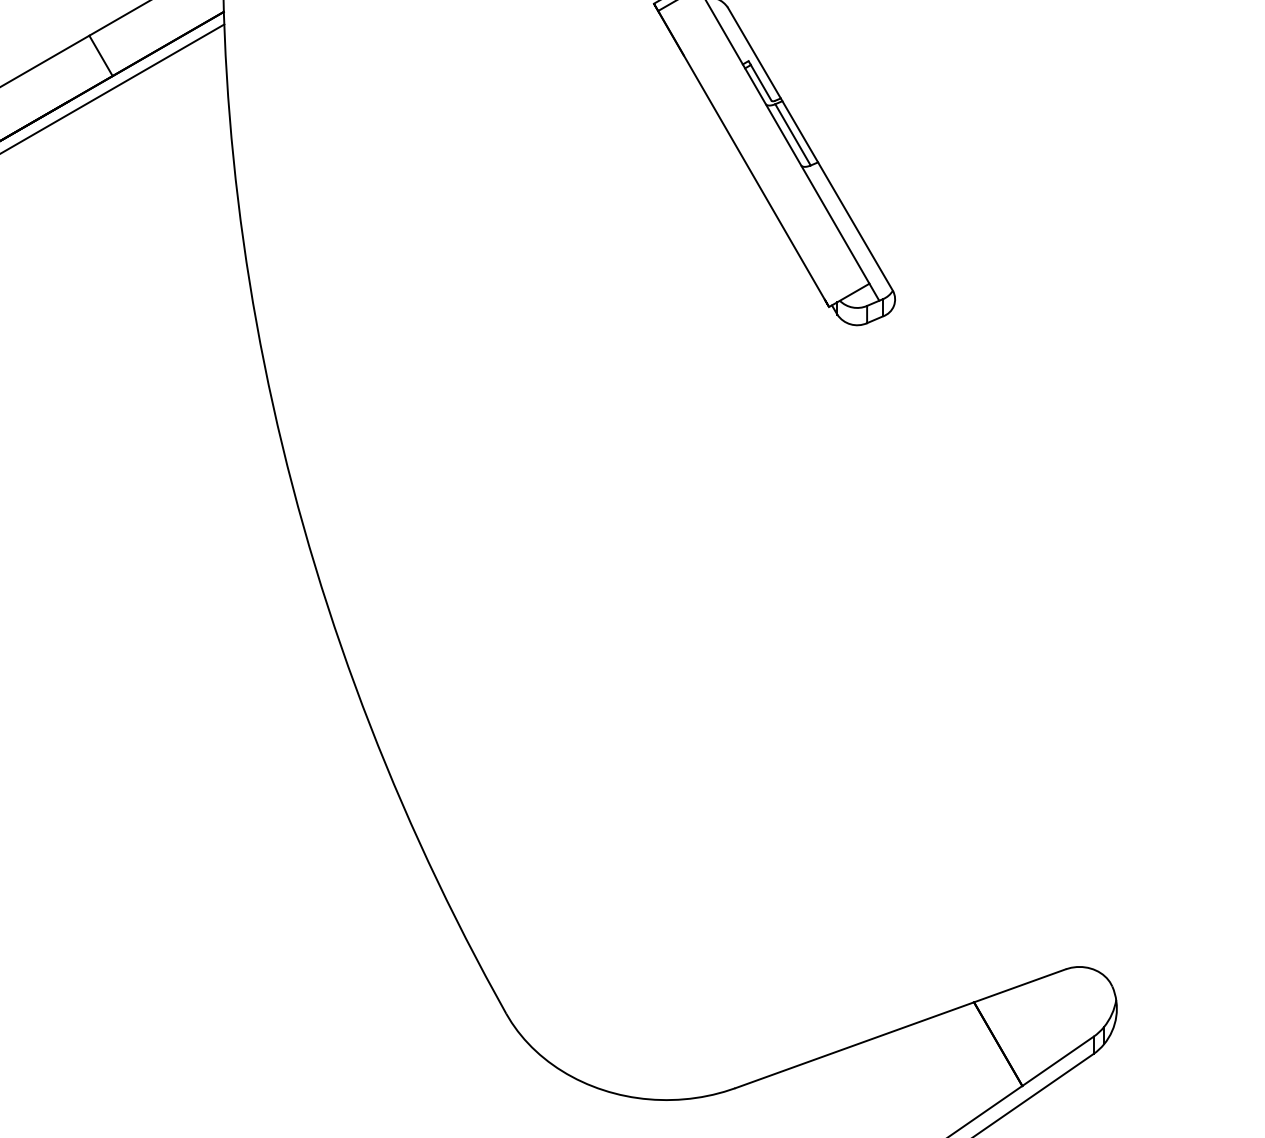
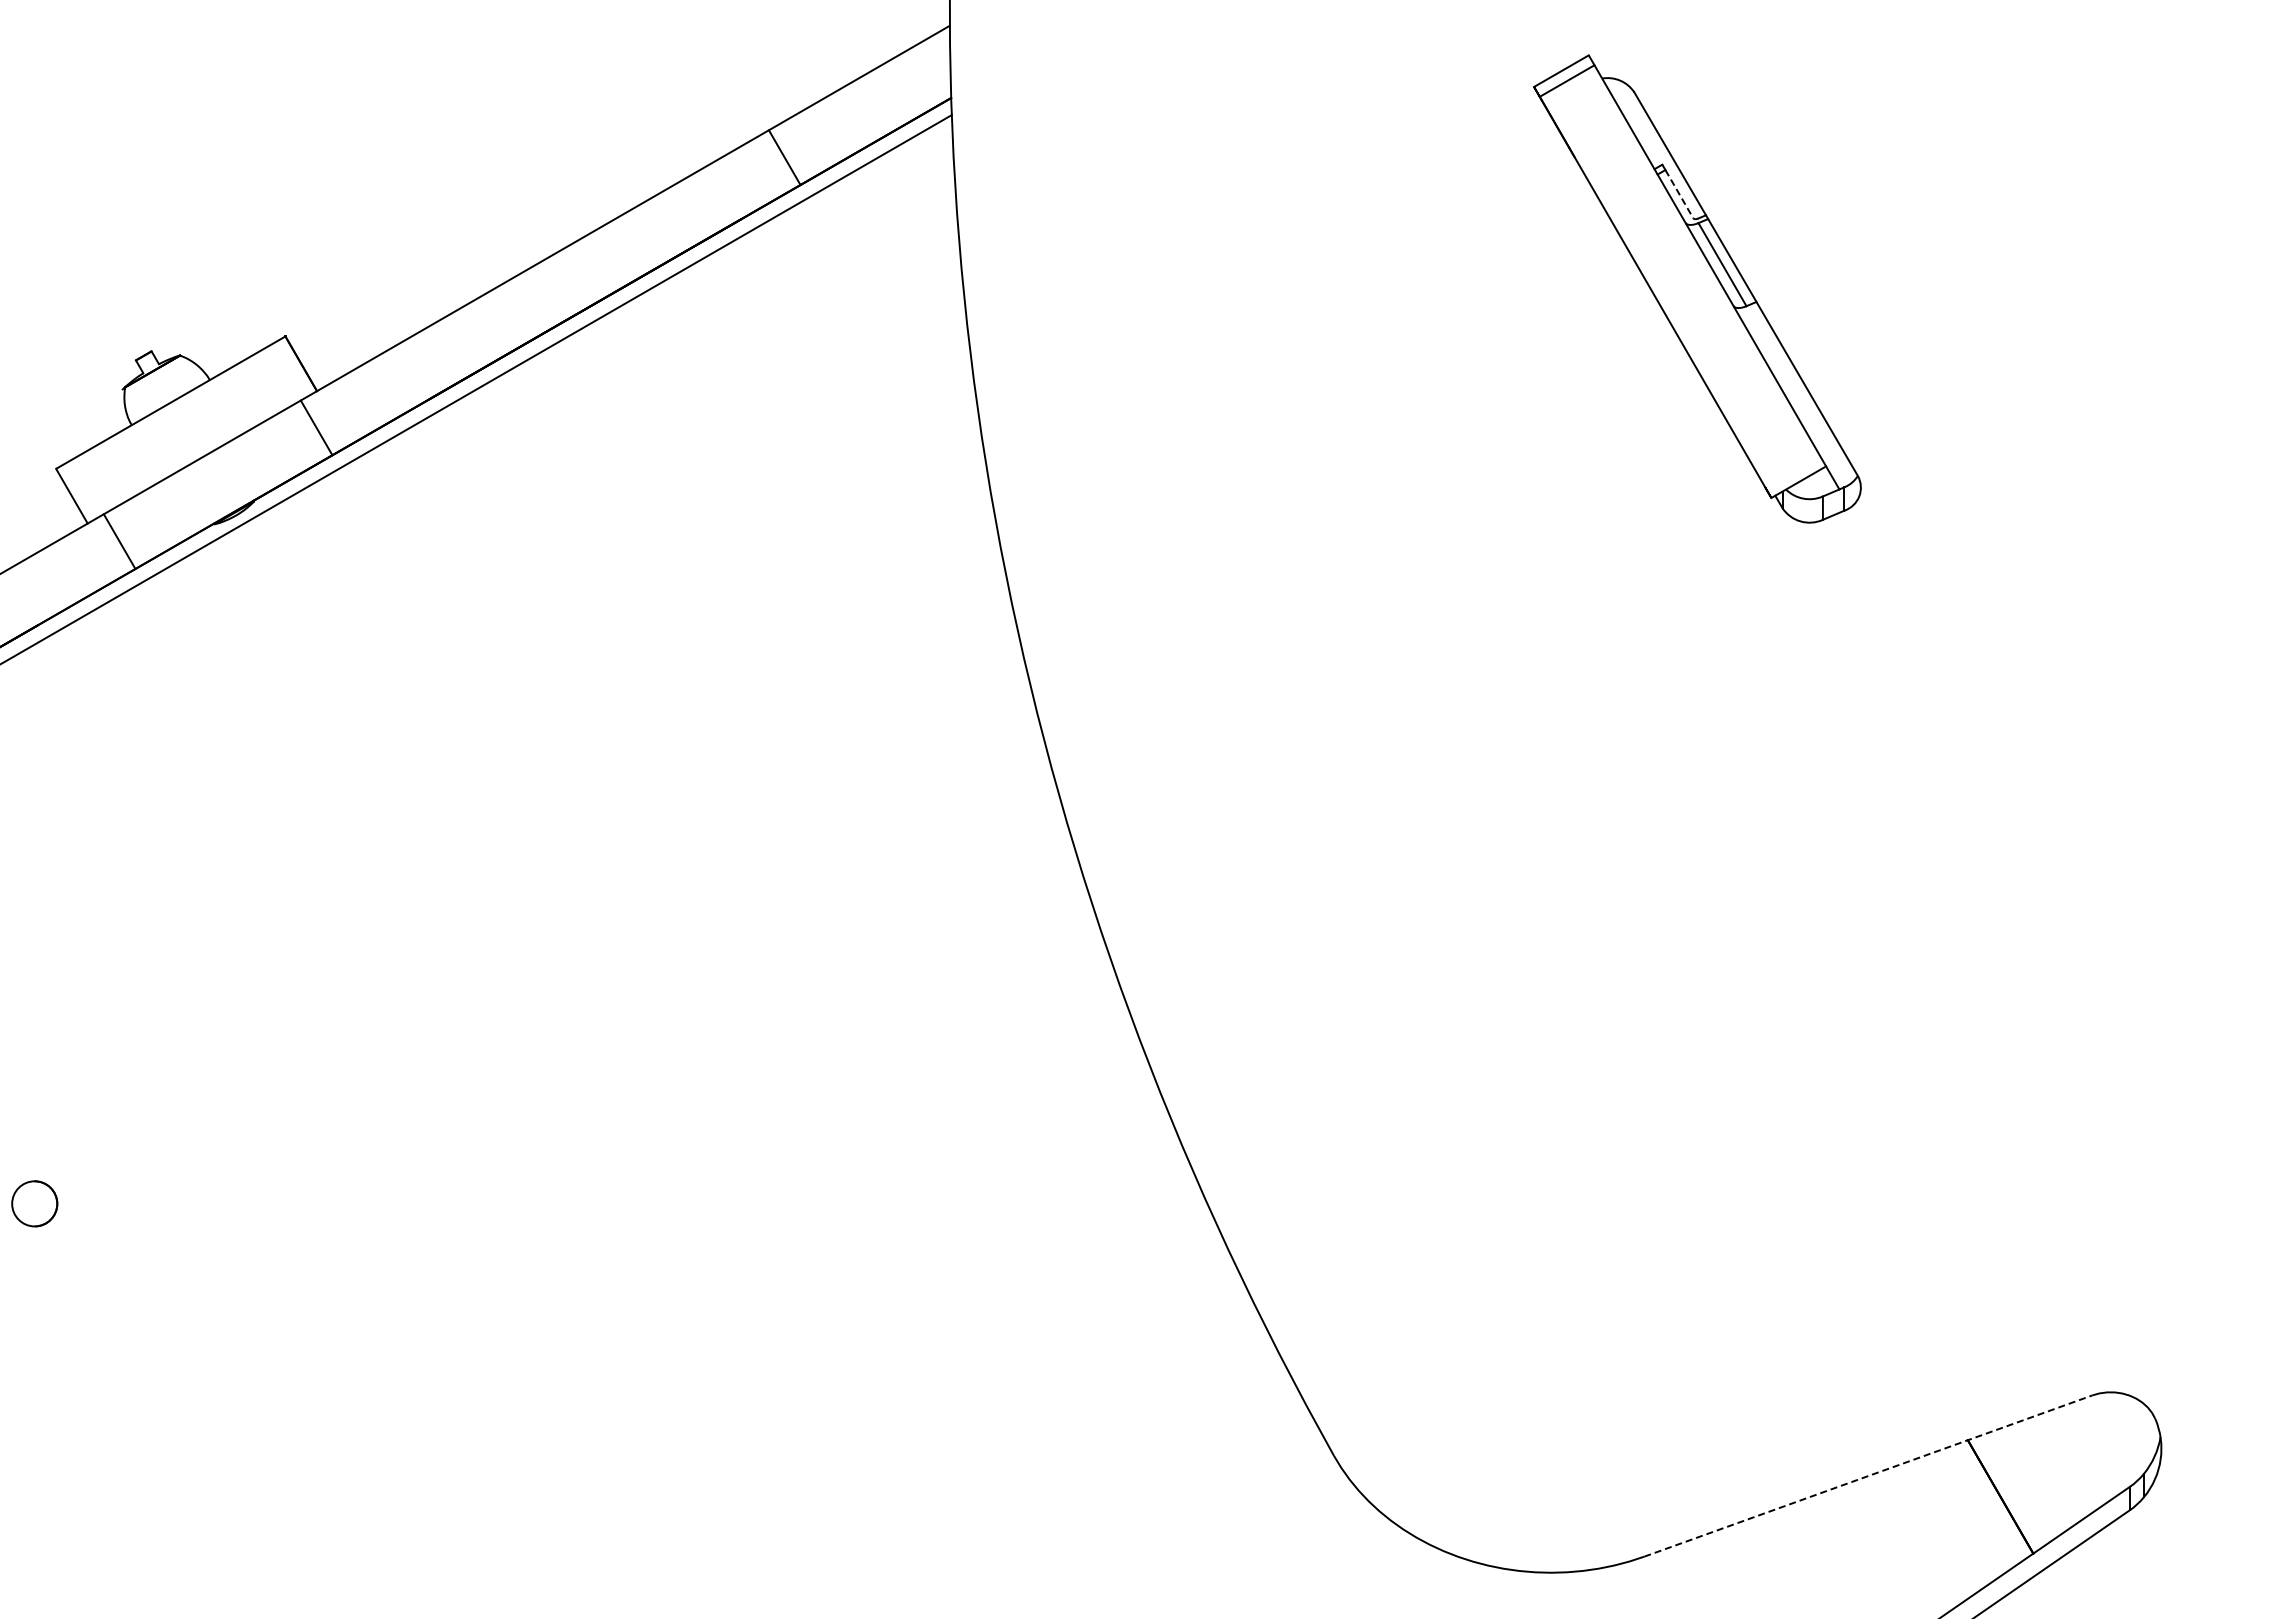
line: (761, 83) -> (1679, 194), solid -> dashed
line: (900, 1028) -> (1868, 1475), solid -> dashed

